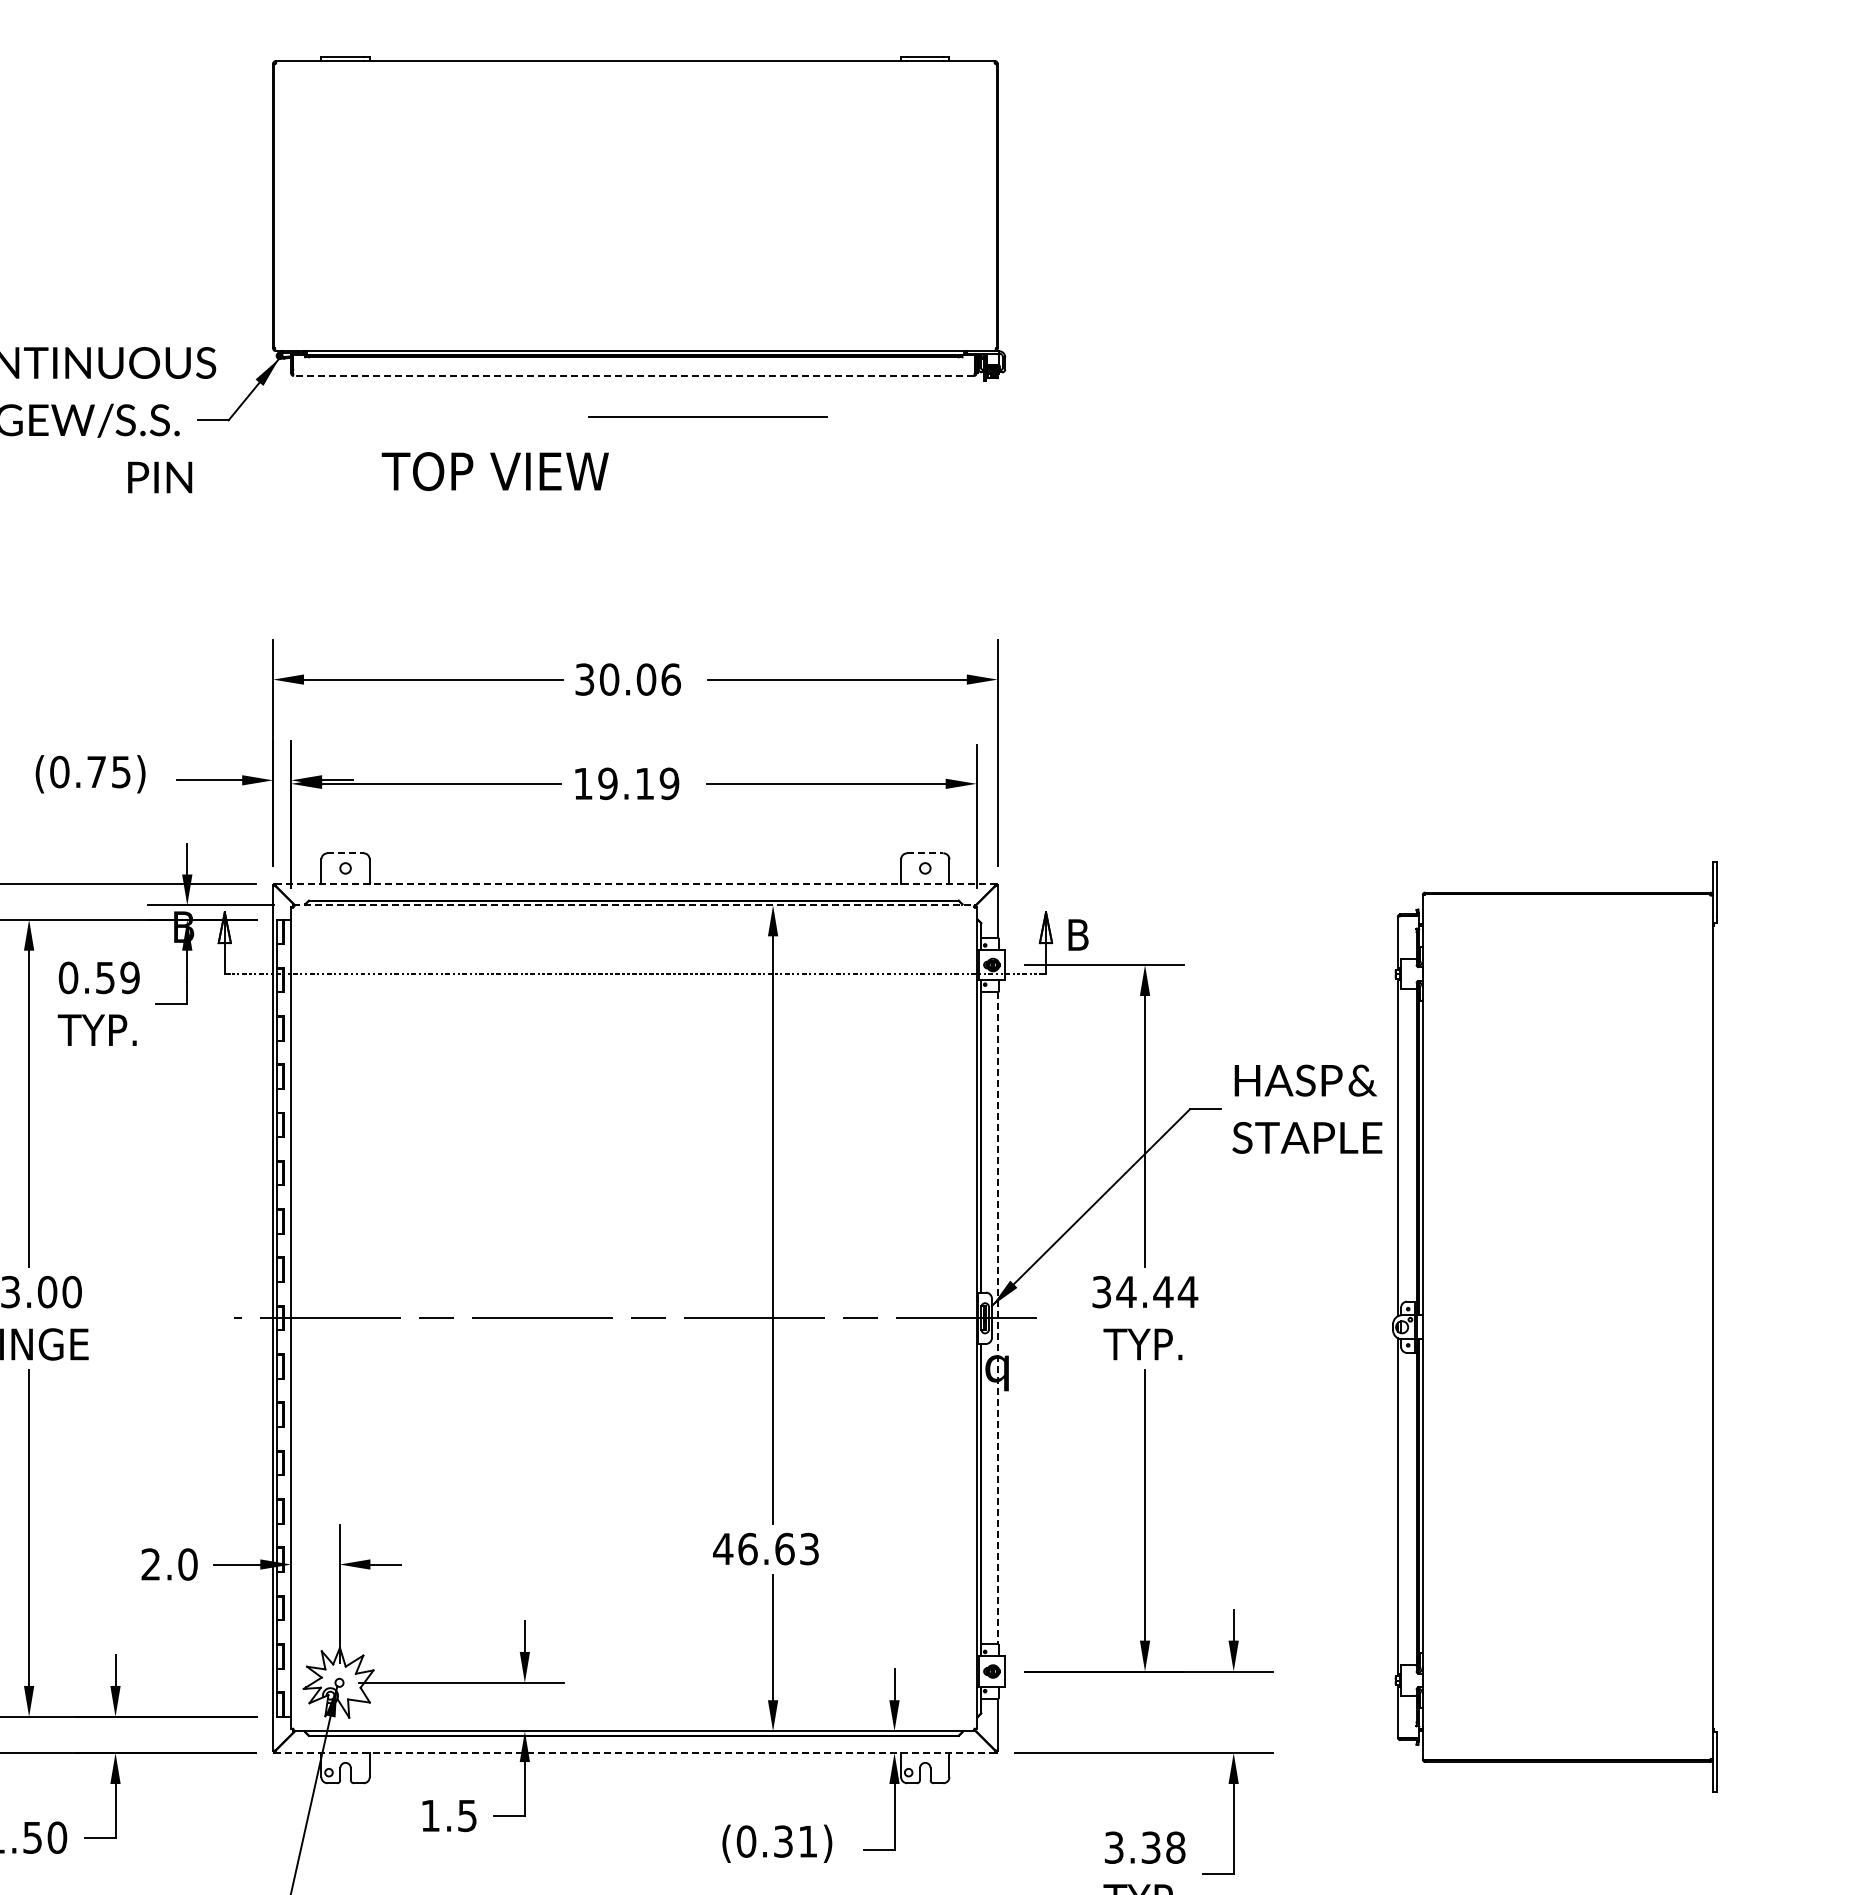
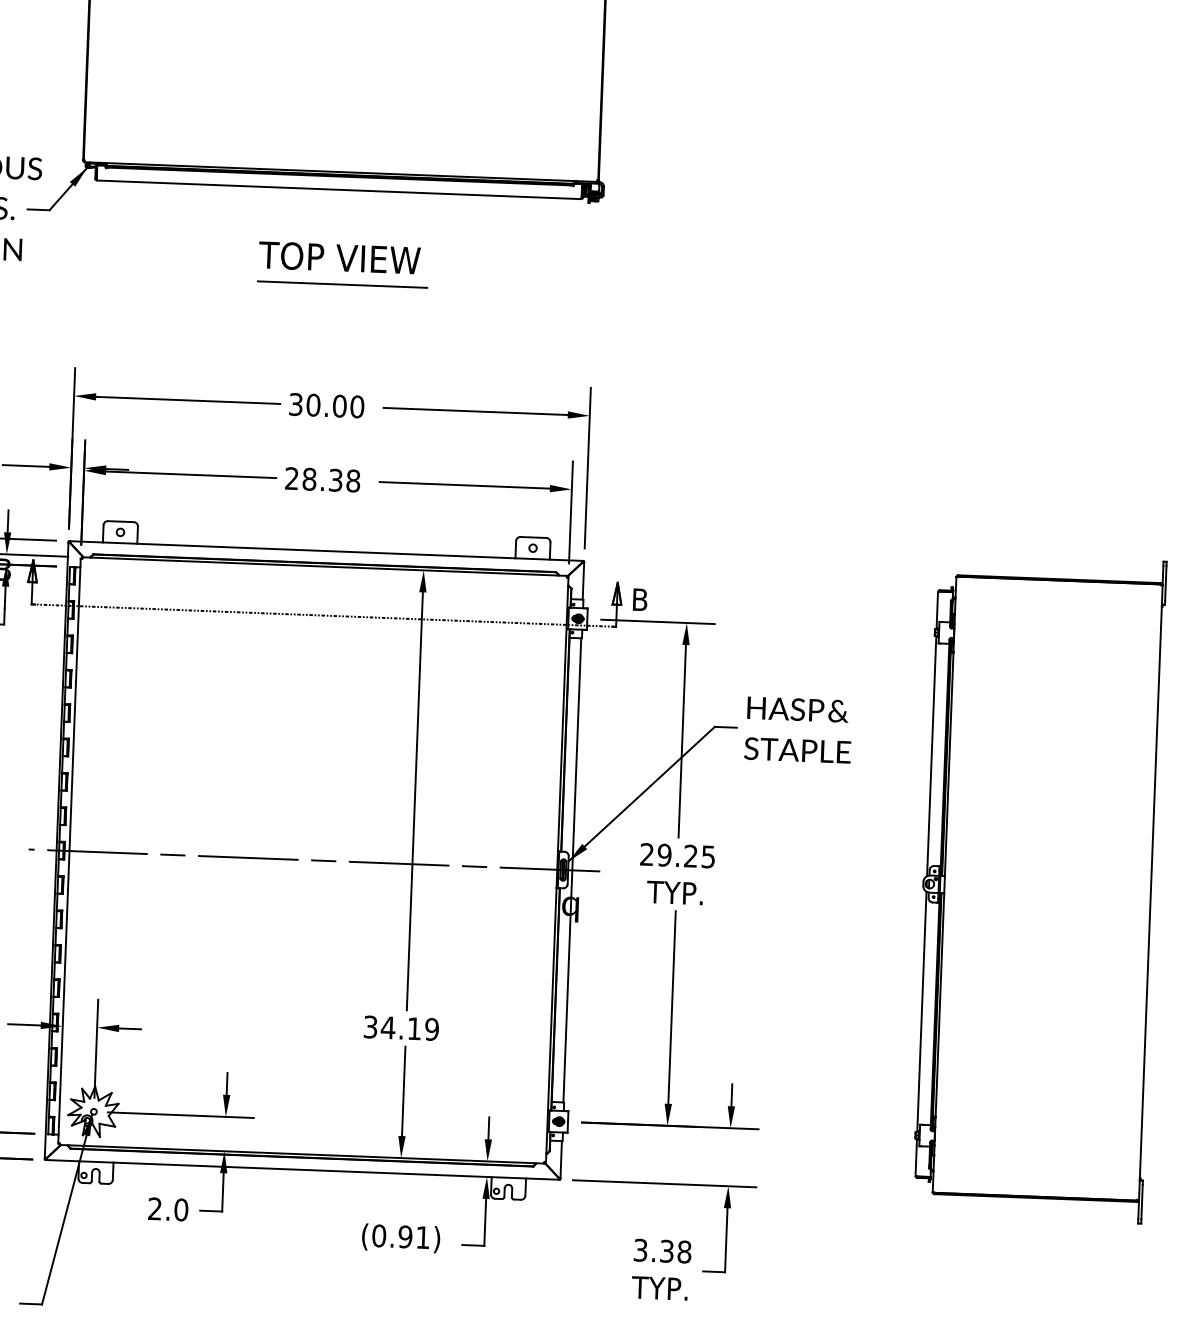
line: (633, 376) -> (338, 190), dashed -> solid
line: (707, 416) -> (342, 284), moved
text: (494, 471) -> (339, 257), moved
text: (671, 679) -> (357, 406), 30.06 -> 30.00
text: (626, 783) -> (322, 479), 19.19 -> 28.38
line: (346, 853) -> (121, 521), dashed -> solid
line: (925, 853) -> (533, 537), dashed -> solid
line: (635, 883) -> (326, 551), dashed -> solid
line: (633, 905) -> (324, 566), dashed -> solid
text: (1145, 1291) -> (678, 855), 34.44 -> 29.25
line: (997, 1318) -> (572, 870), dashed -> solid
part: (1554, 1326) -> (1038, 887), moved
text: (766, 1548) -> (401, 1027), 46.63 -> 34.19
line: (634, 1753) -> (301, 1170), dashed -> solid
text: (449, 1815) -> (168, 1209), 1.5 -> 2.0
text: (783, 1841) -> (405, 1236), (0.31) -> (0.91)

